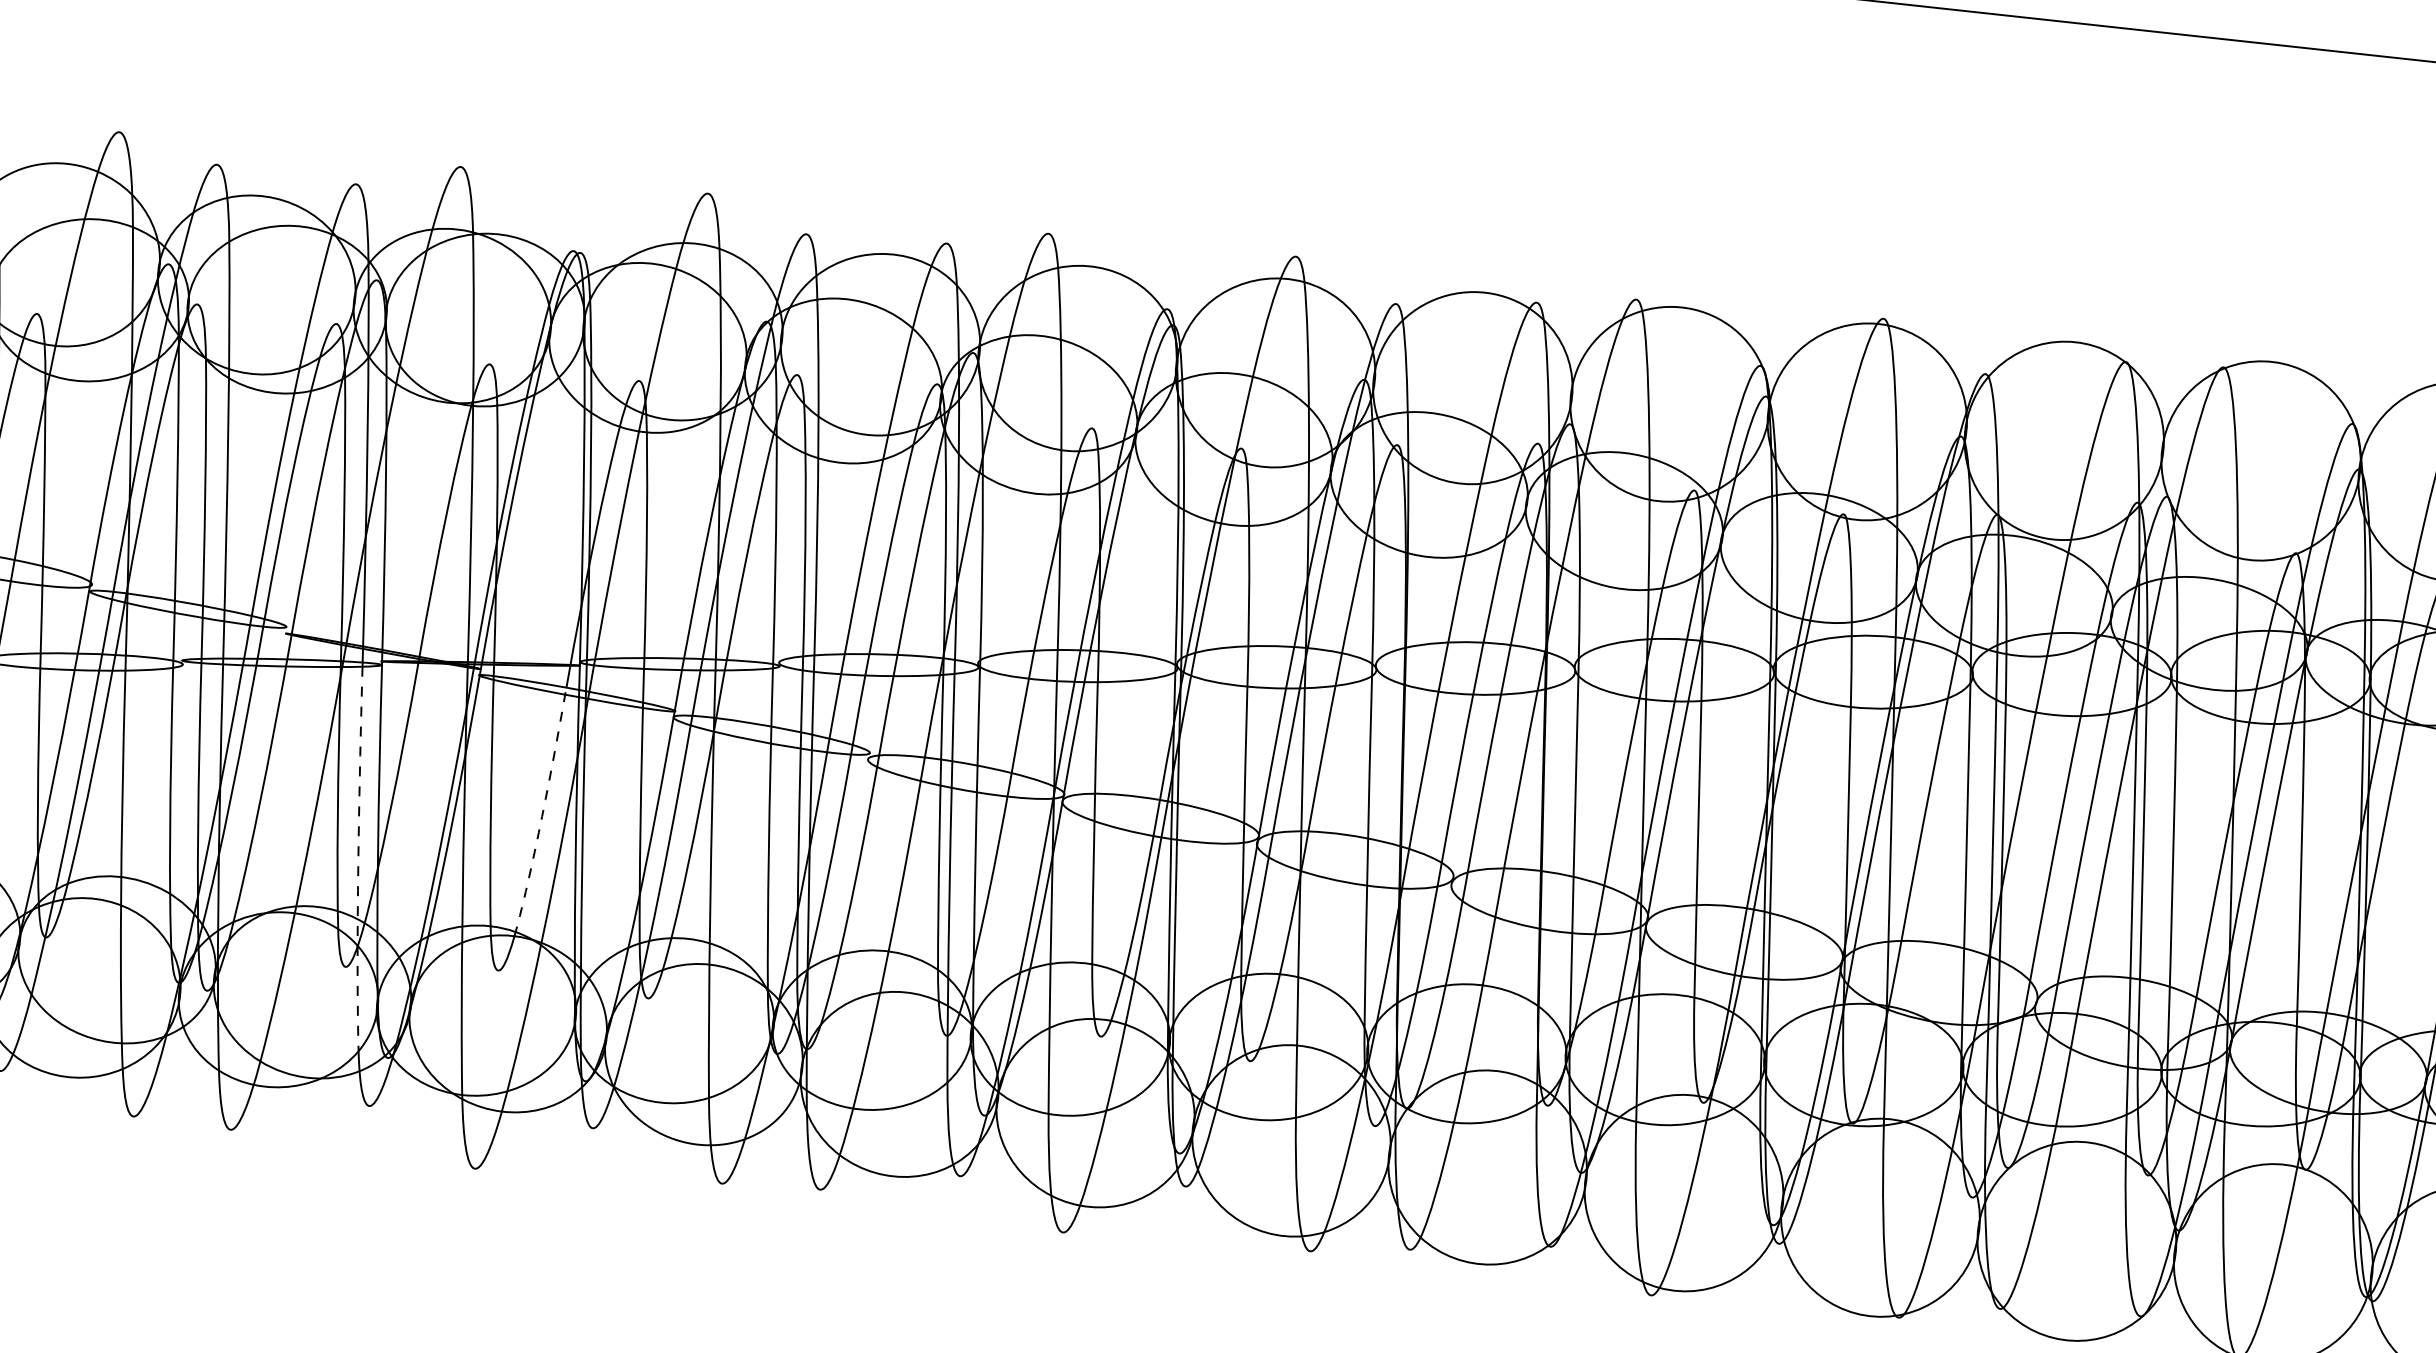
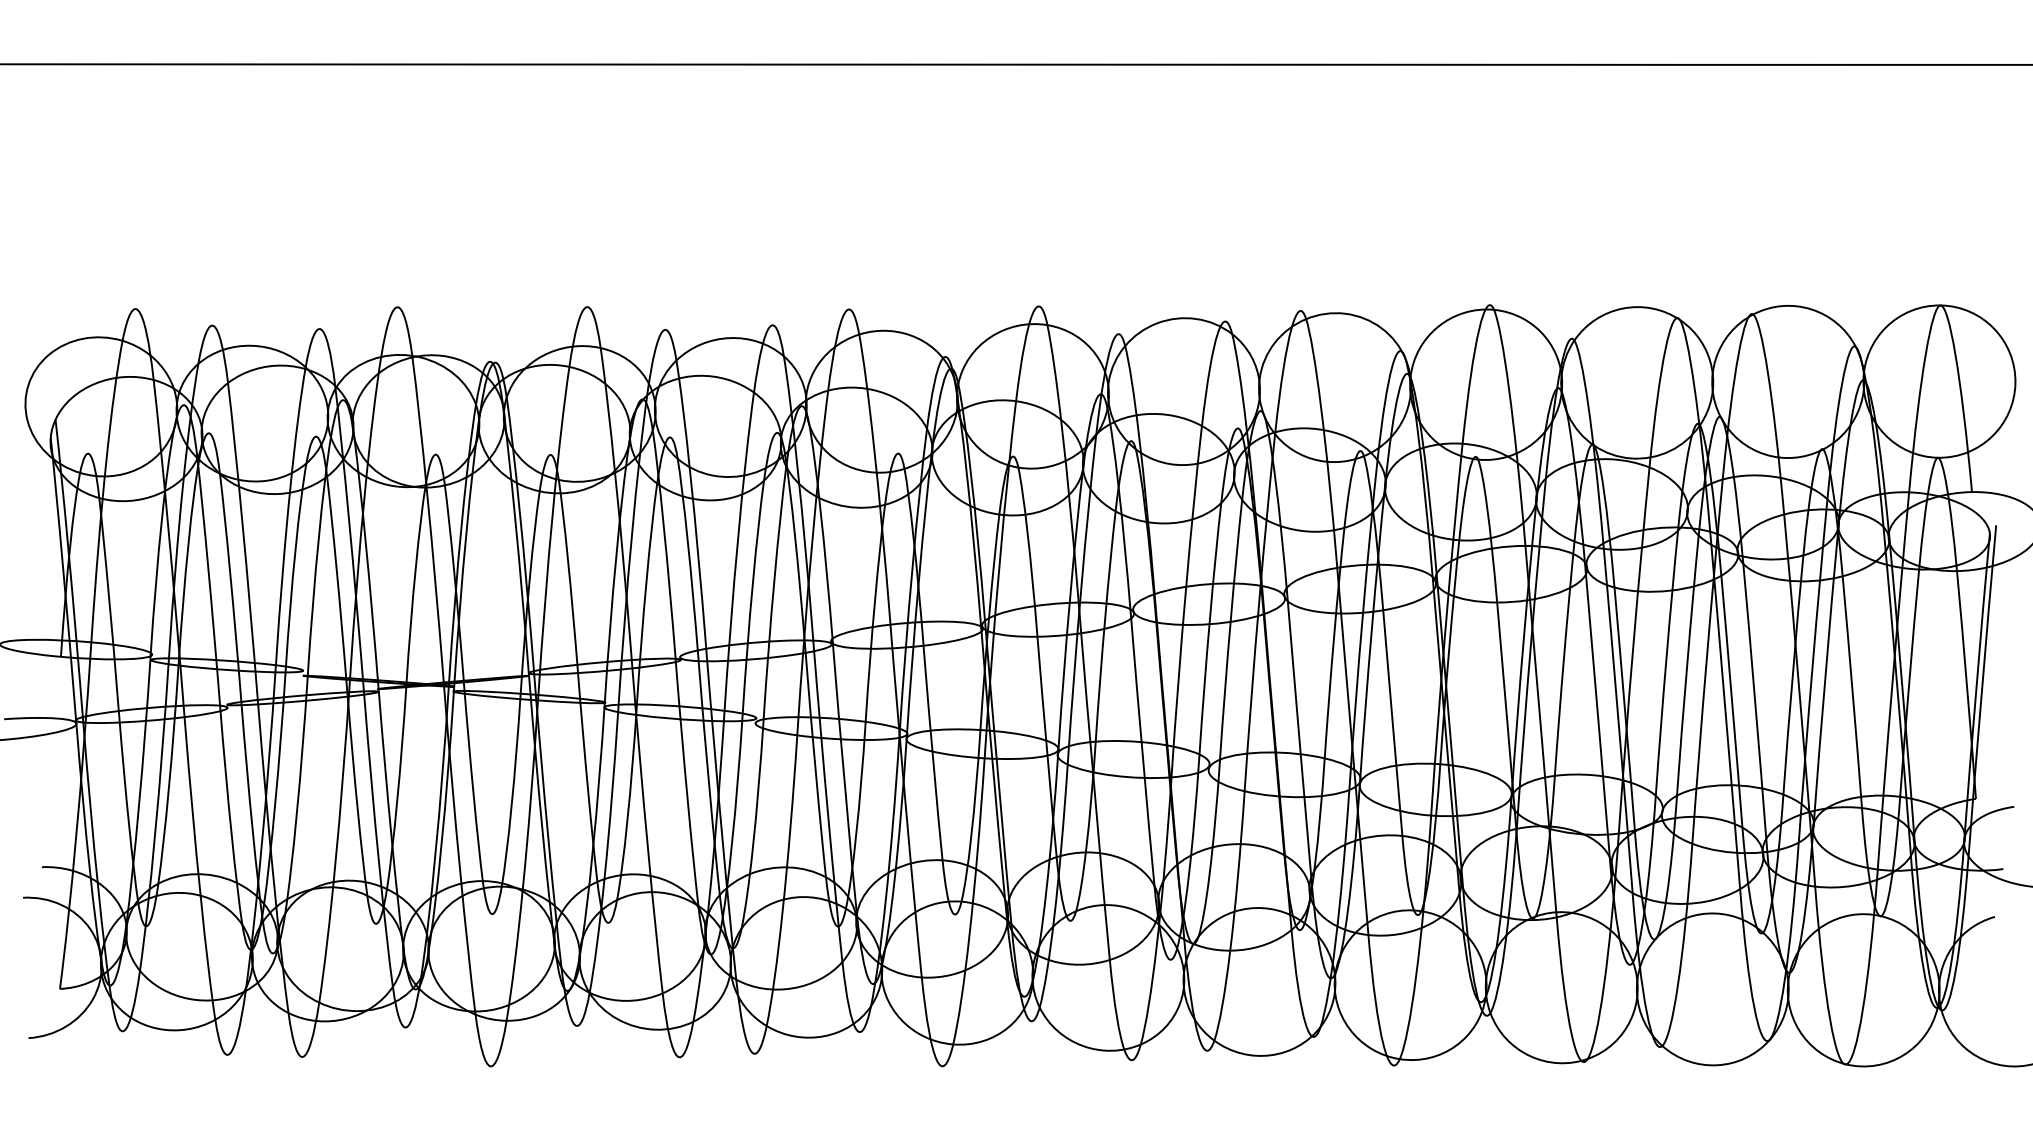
arc: (541, 815) -> (512, 792), dashed -> solid
arc: (358, 863) -> (377, 844), dashed -> solid

